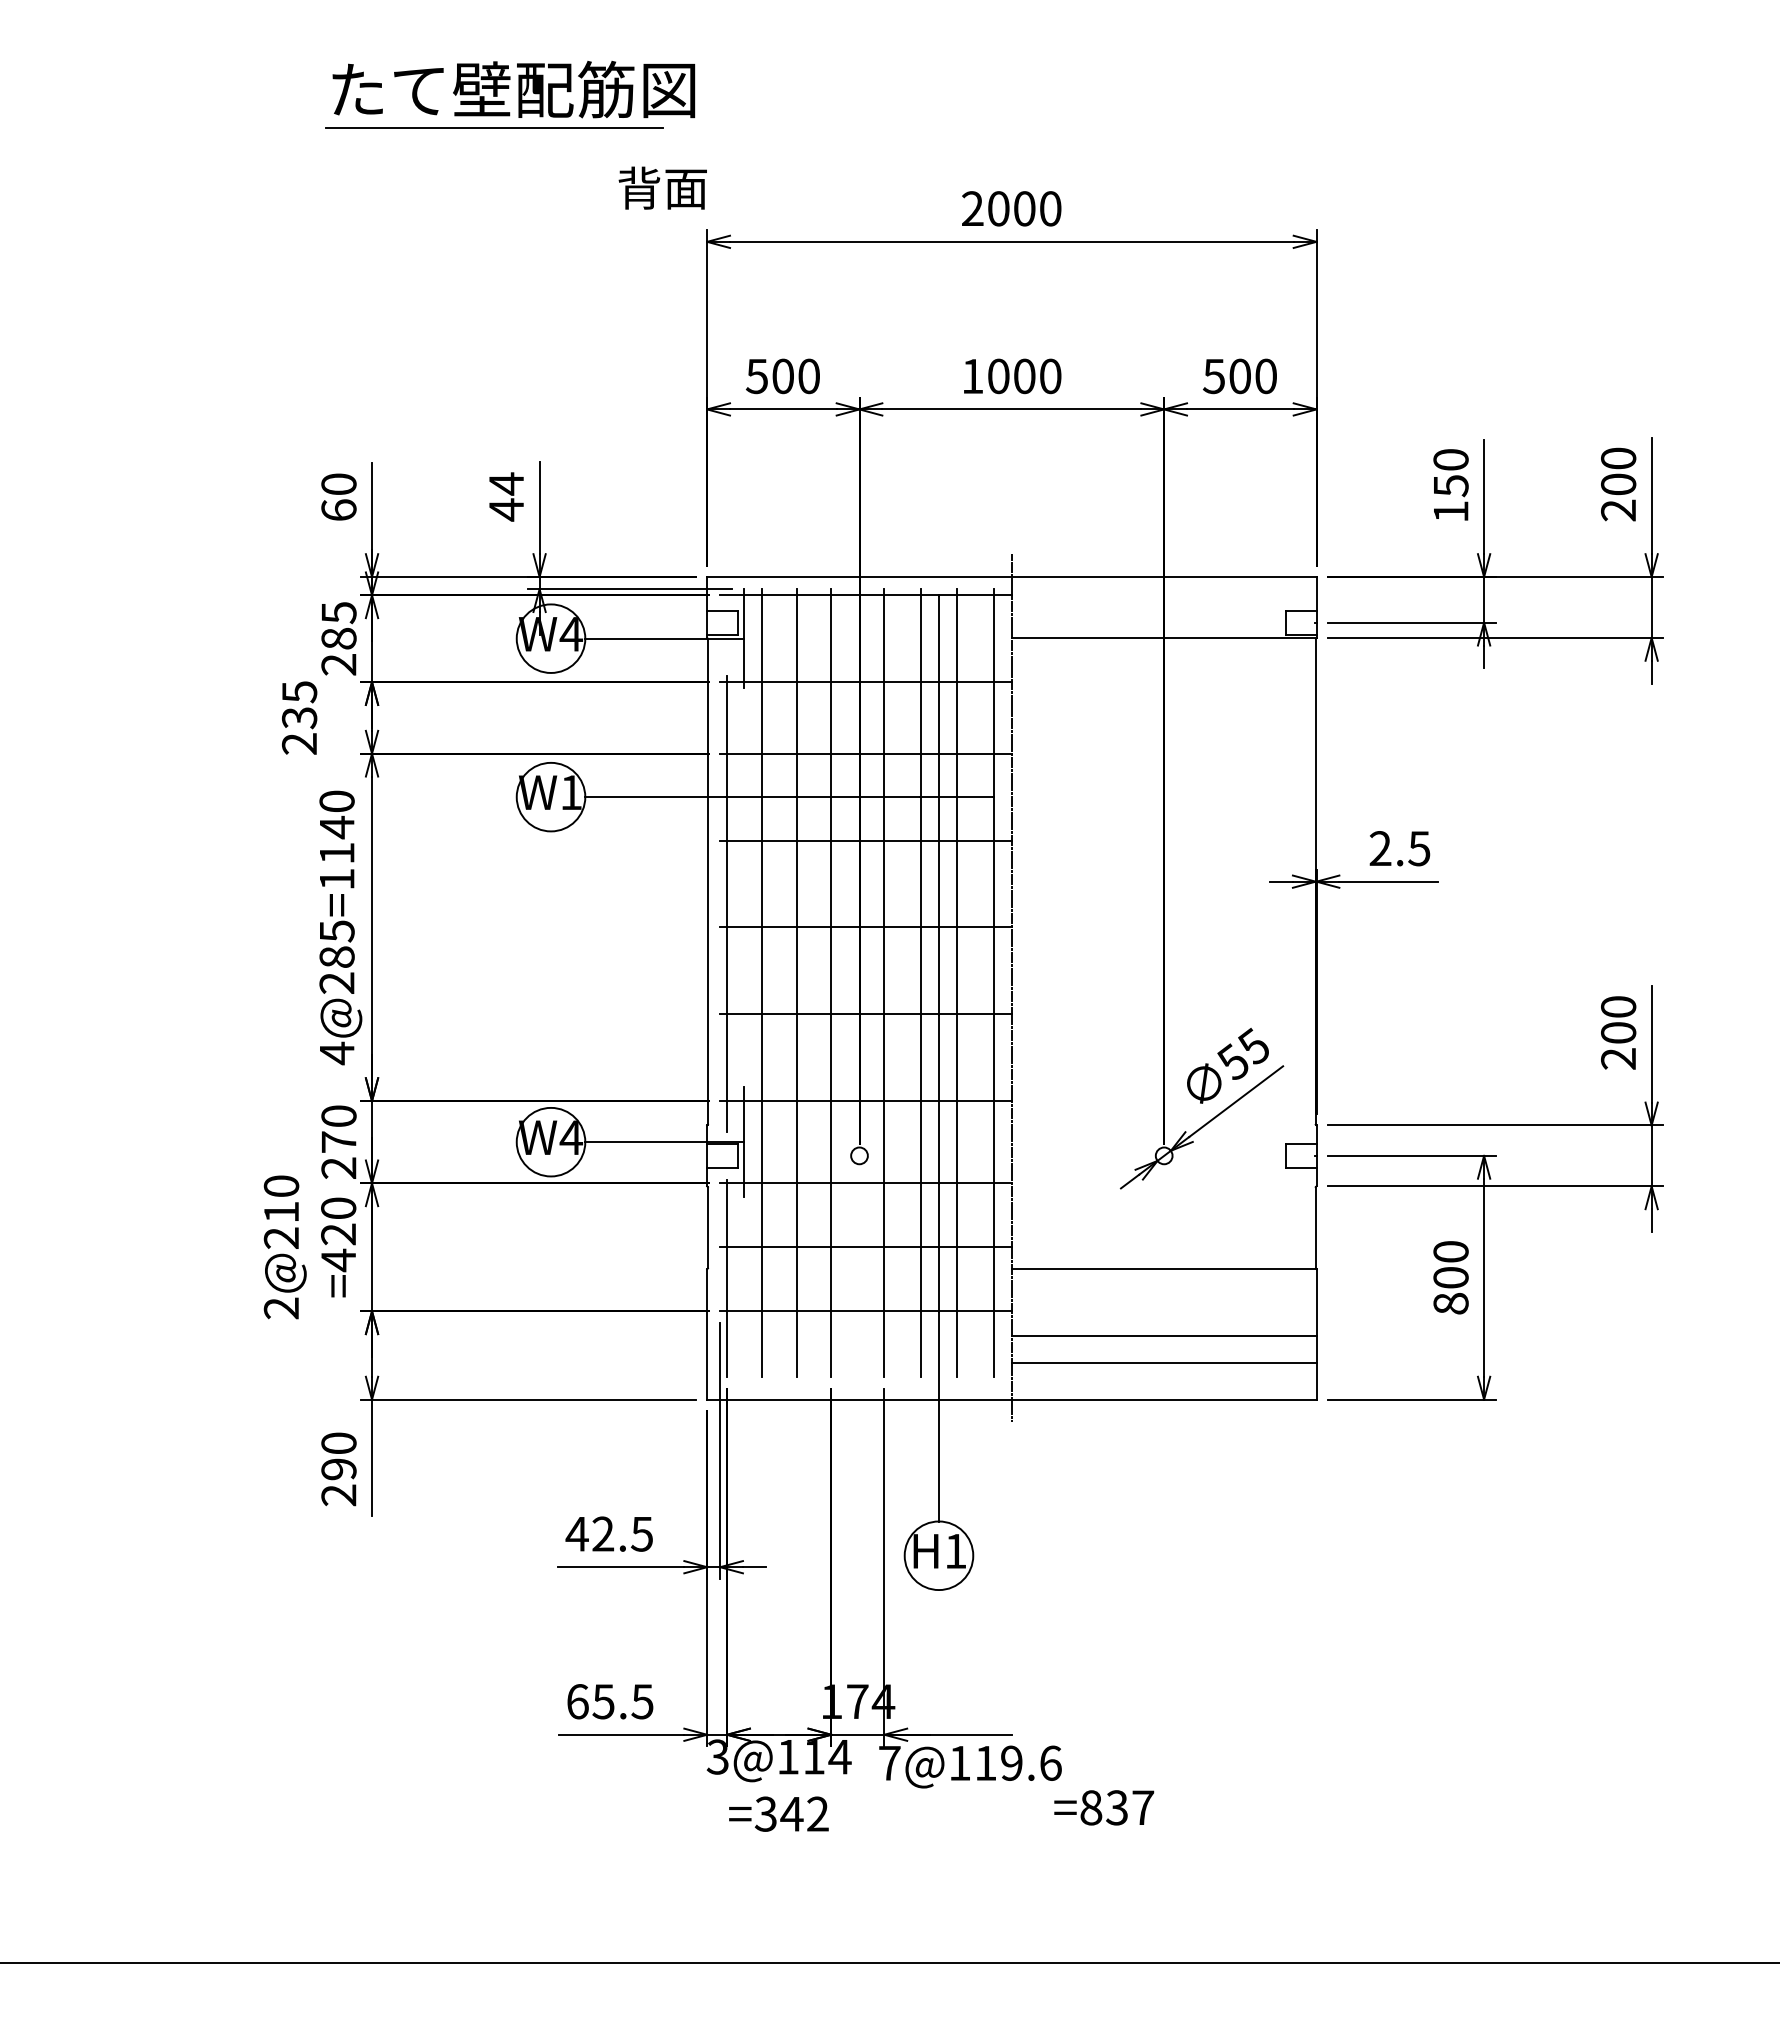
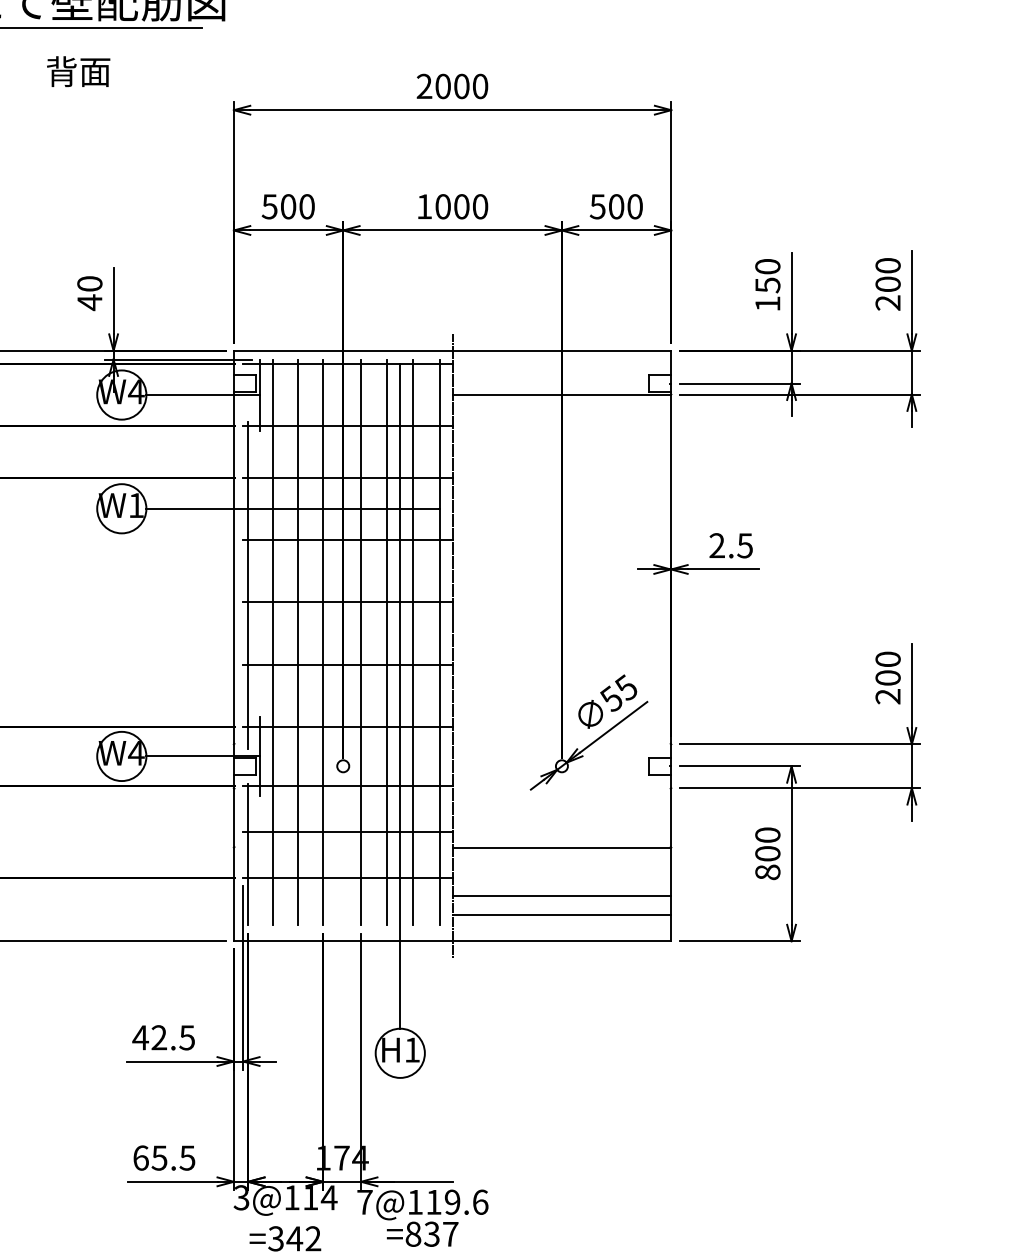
text: (662, 187) -> (78, 71), moved
text: (506, 483) -> (89, 283), 44 -> 40
text: (1104, 1807) -> (422, 1234), moved

